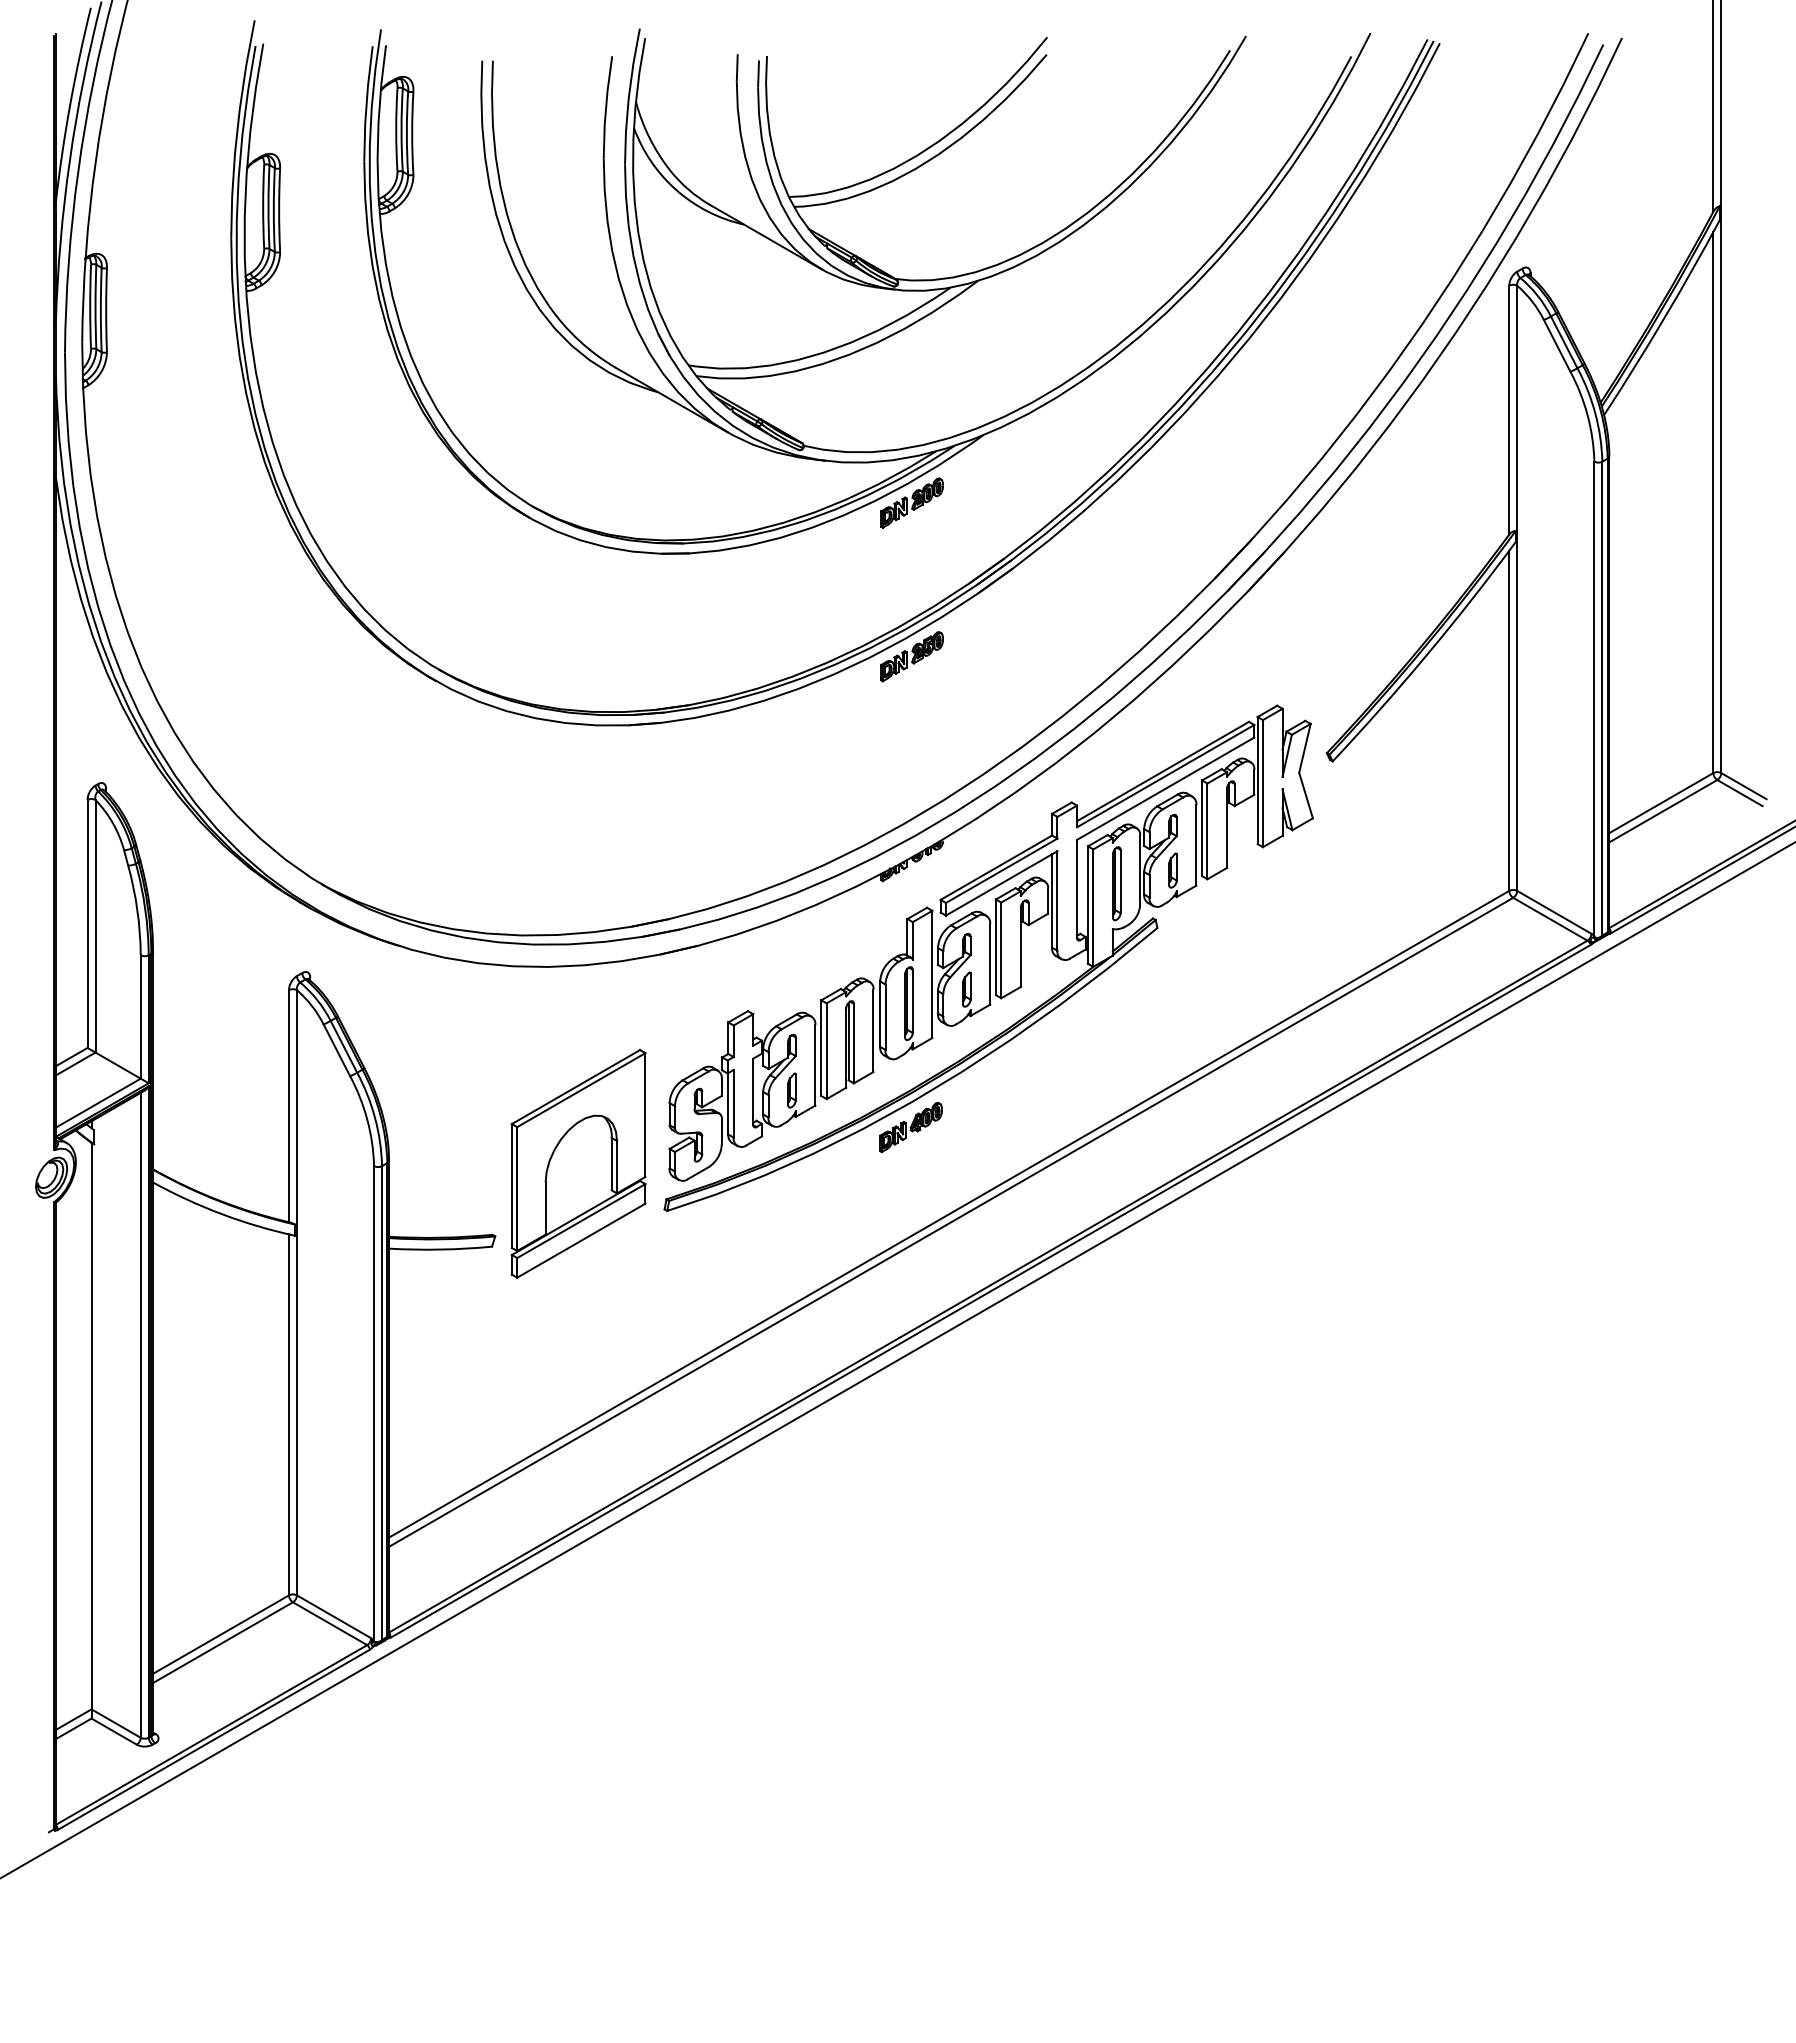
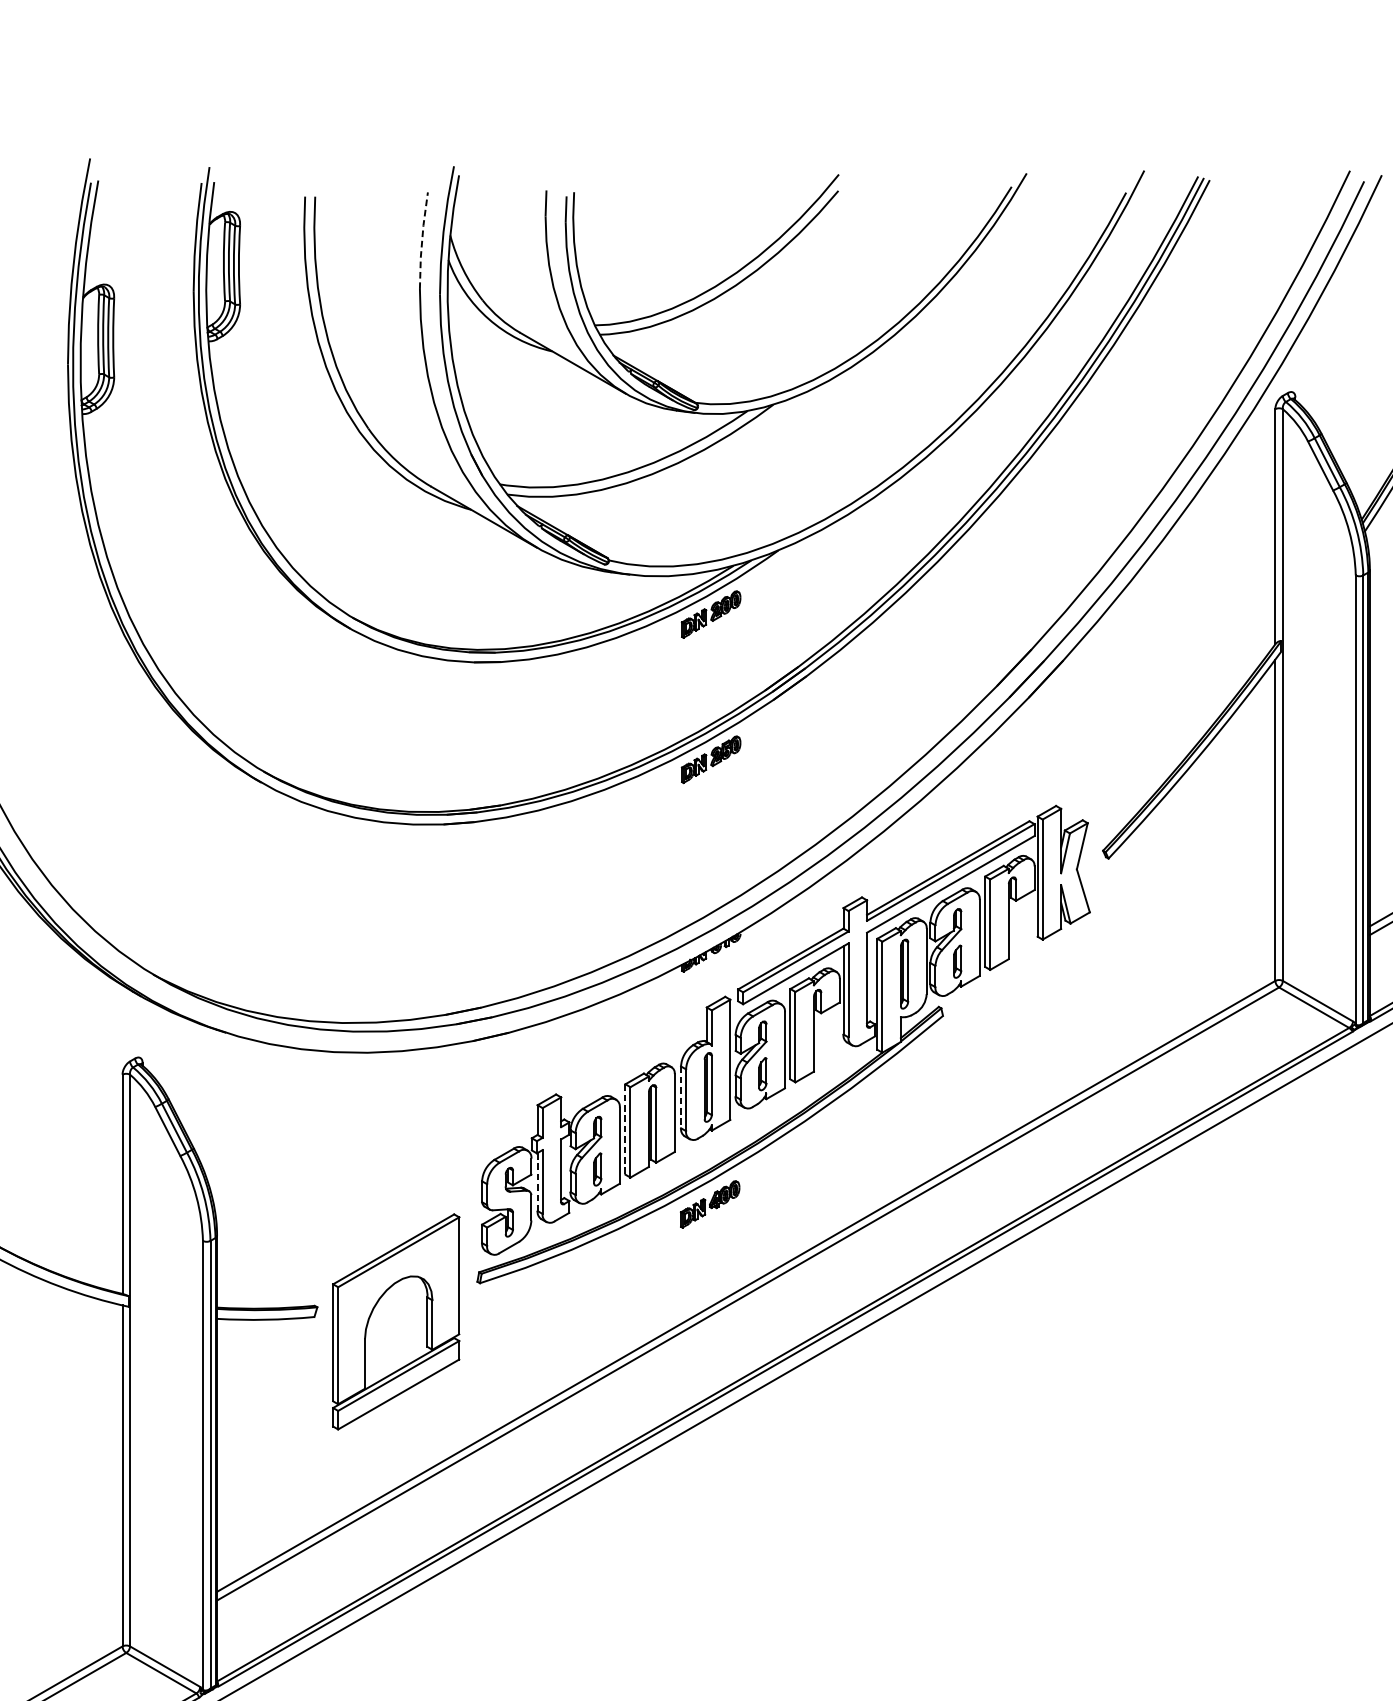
line: (606, 106) -> (422, 239), solid -> dashed
line: (880, 1014) -> (681, 1097), solid -> dashed
line: (821, 1048) -> (625, 1129), solid -> dashed
line: (728, 1103) -> (537, 1181), solid -> dashed
part: (578, 1163) -> (396, 1321), moved

